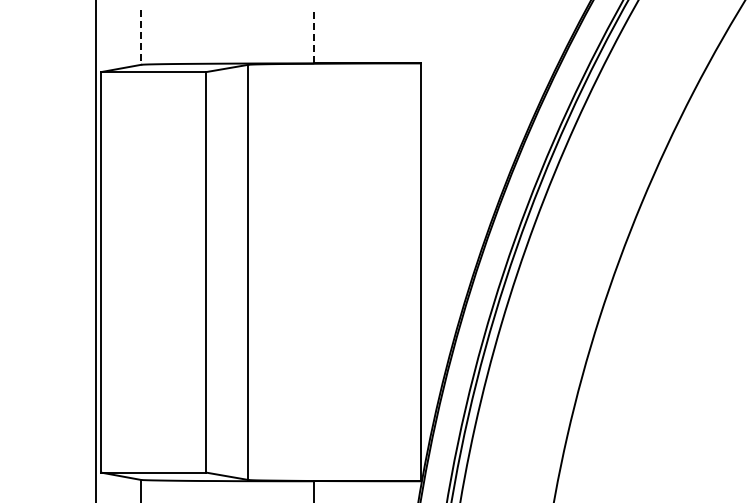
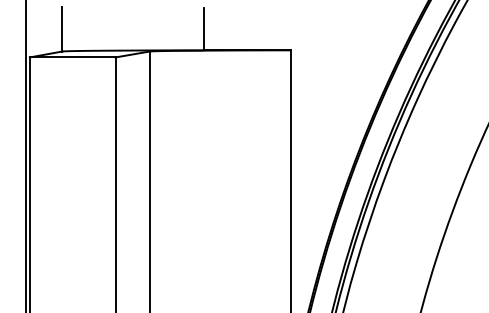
line: (141, 37) -> (62, 29), dashed -> solid
line: (314, 37) -> (203, 29), dashed -> solid

